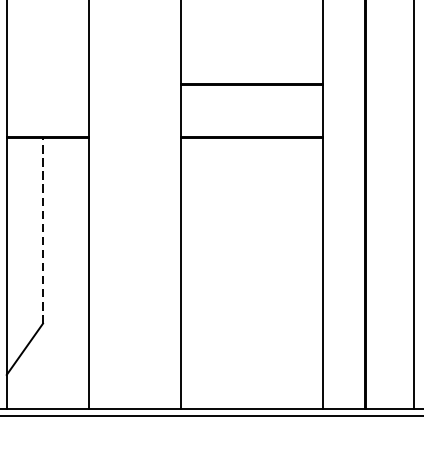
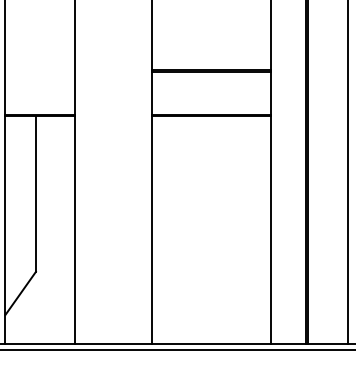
line: (42, 230) -> (35, 193), dashed -> solid

